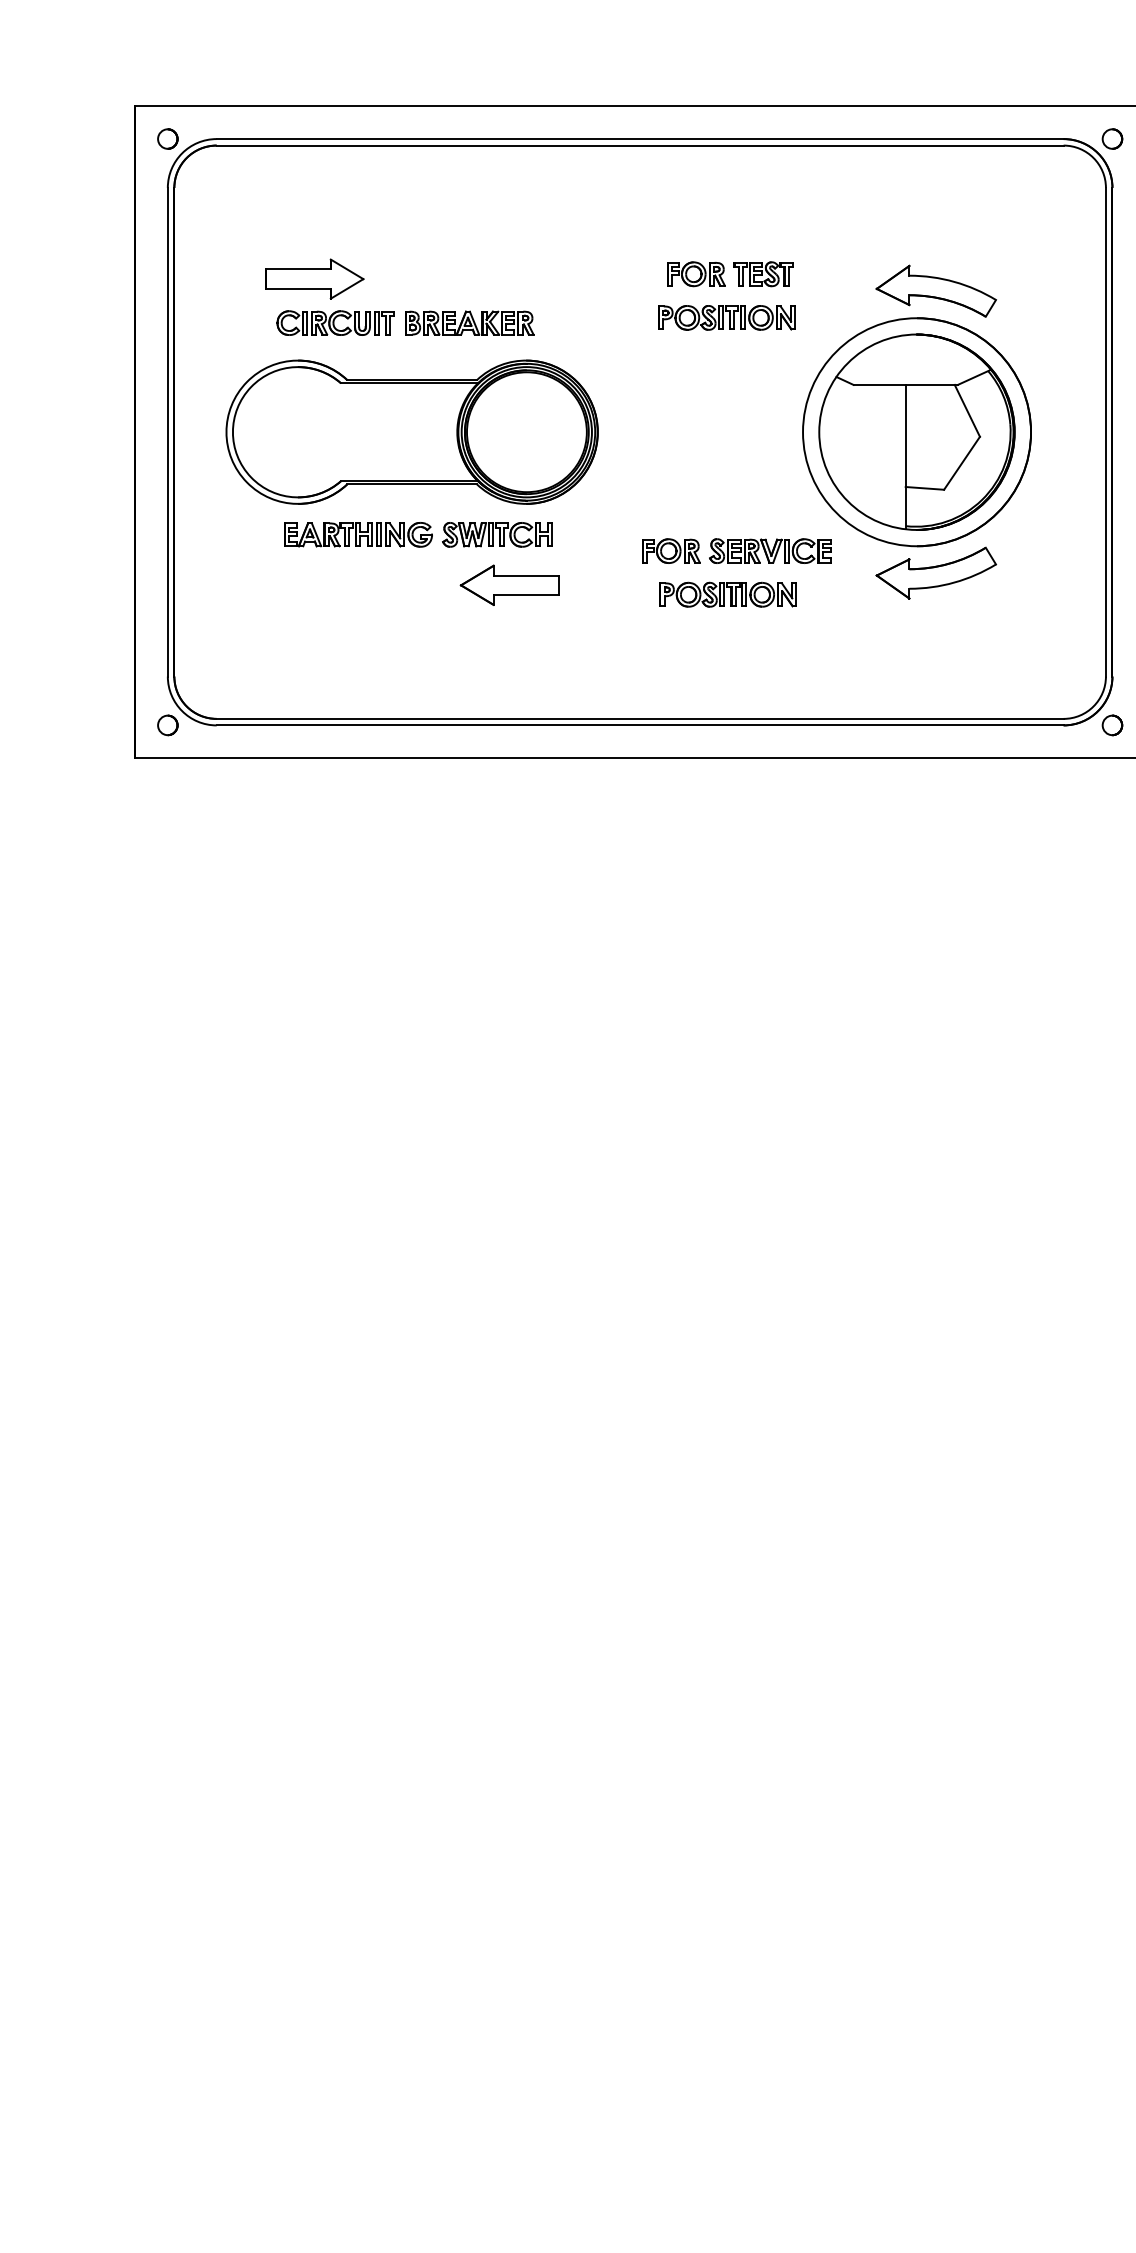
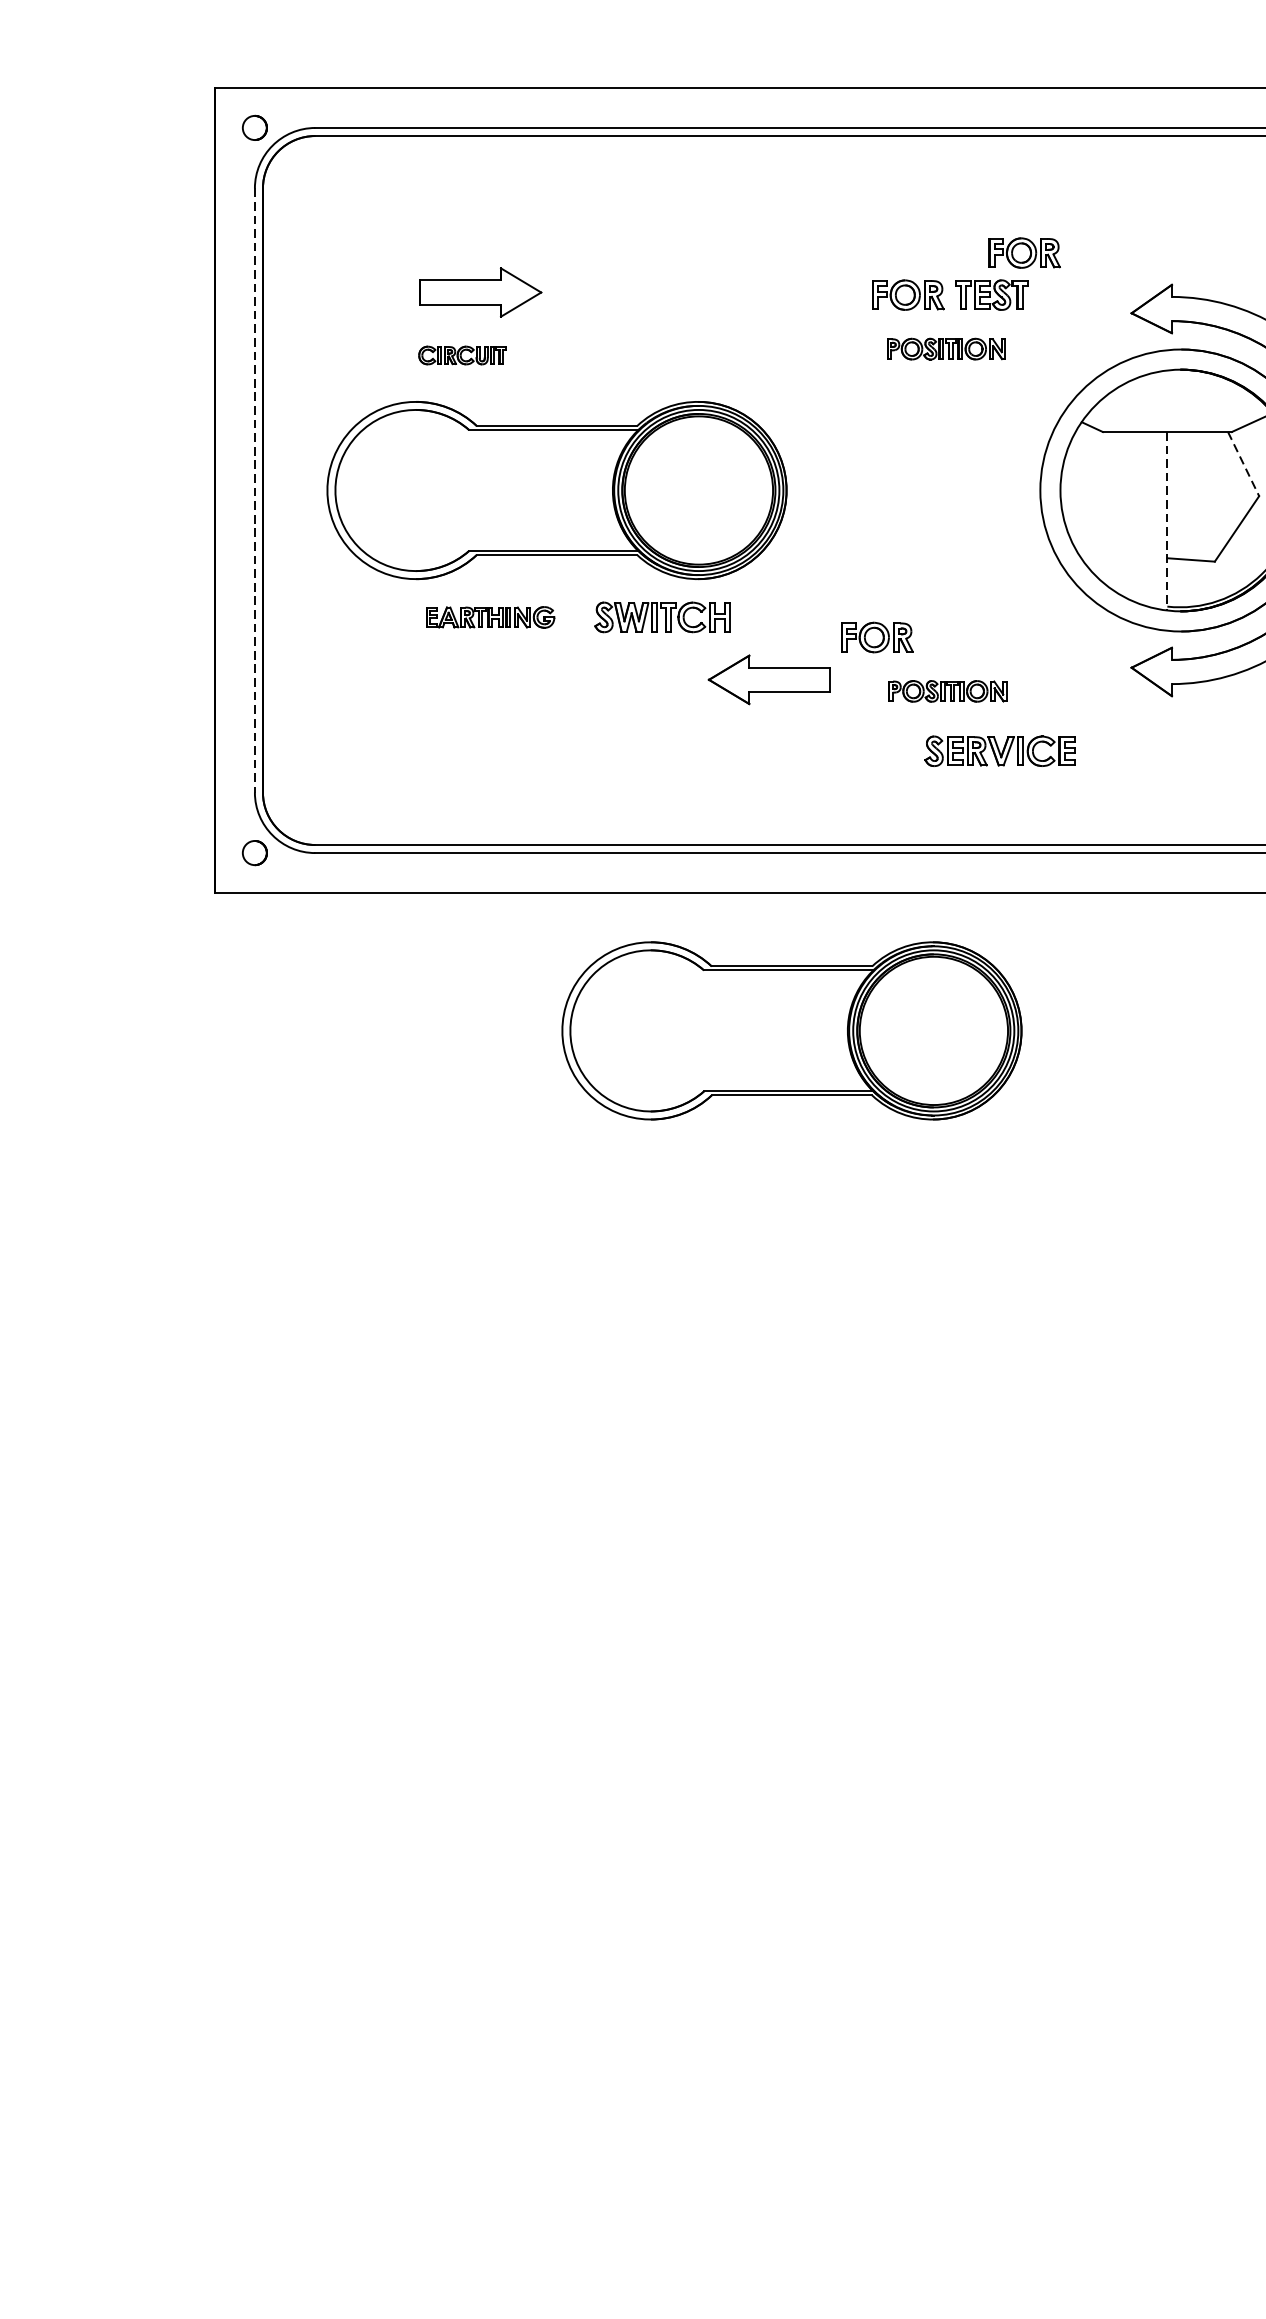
part: (790, 240) -> (1024, 253), added
part: (314, 278) -> (480, 291), moved
part: (726, 317) -> (945, 348), size x0.7
part: (335, 322) -> (462, 354), size x0.6
part: (469, 322) -> (627, 354), removed
line: (967, 410) -> (1243, 463), solid -> dashed
line: (167, 432) -> (254, 490), solid -> dashed
line: (905, 457) -> (1167, 521), solid -> dashed
part: (358, 534) -> (490, 616), size x0.7
part: (770, 550) -> (1000, 750), moved
part: (509, 584) -> (768, 678), moved
part: (727, 594) -> (946, 691), size x0.7
part: (601, 868) -> (791, 1029), added

